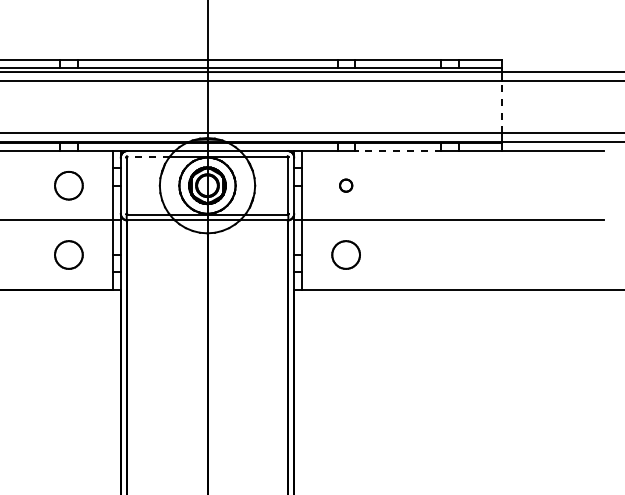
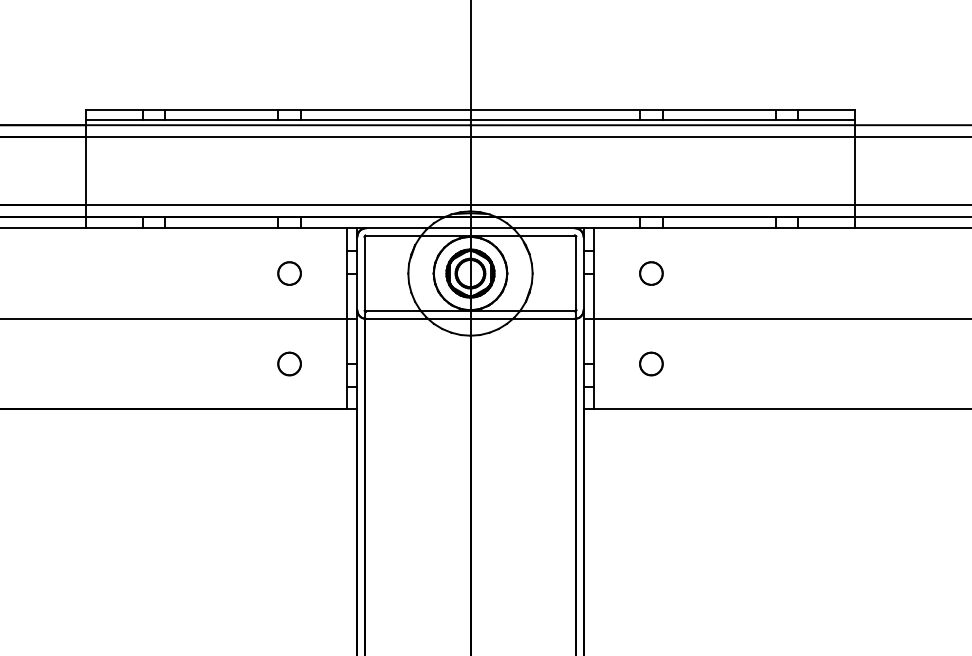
line: (501, 106) -> (854, 170), dashed -> solid
line: (398, 151) -> (719, 228), dashed -> solid
line: (148, 156) -> (393, 235), dashed -> solid
part: (68, 185) -> (289, 273), size x0.62
part: (346, 185) -> (651, 273), size x1.43
part: (68, 254) -> (289, 363), size x0.62
part: (346, 254) -> (651, 363), size x0.62

